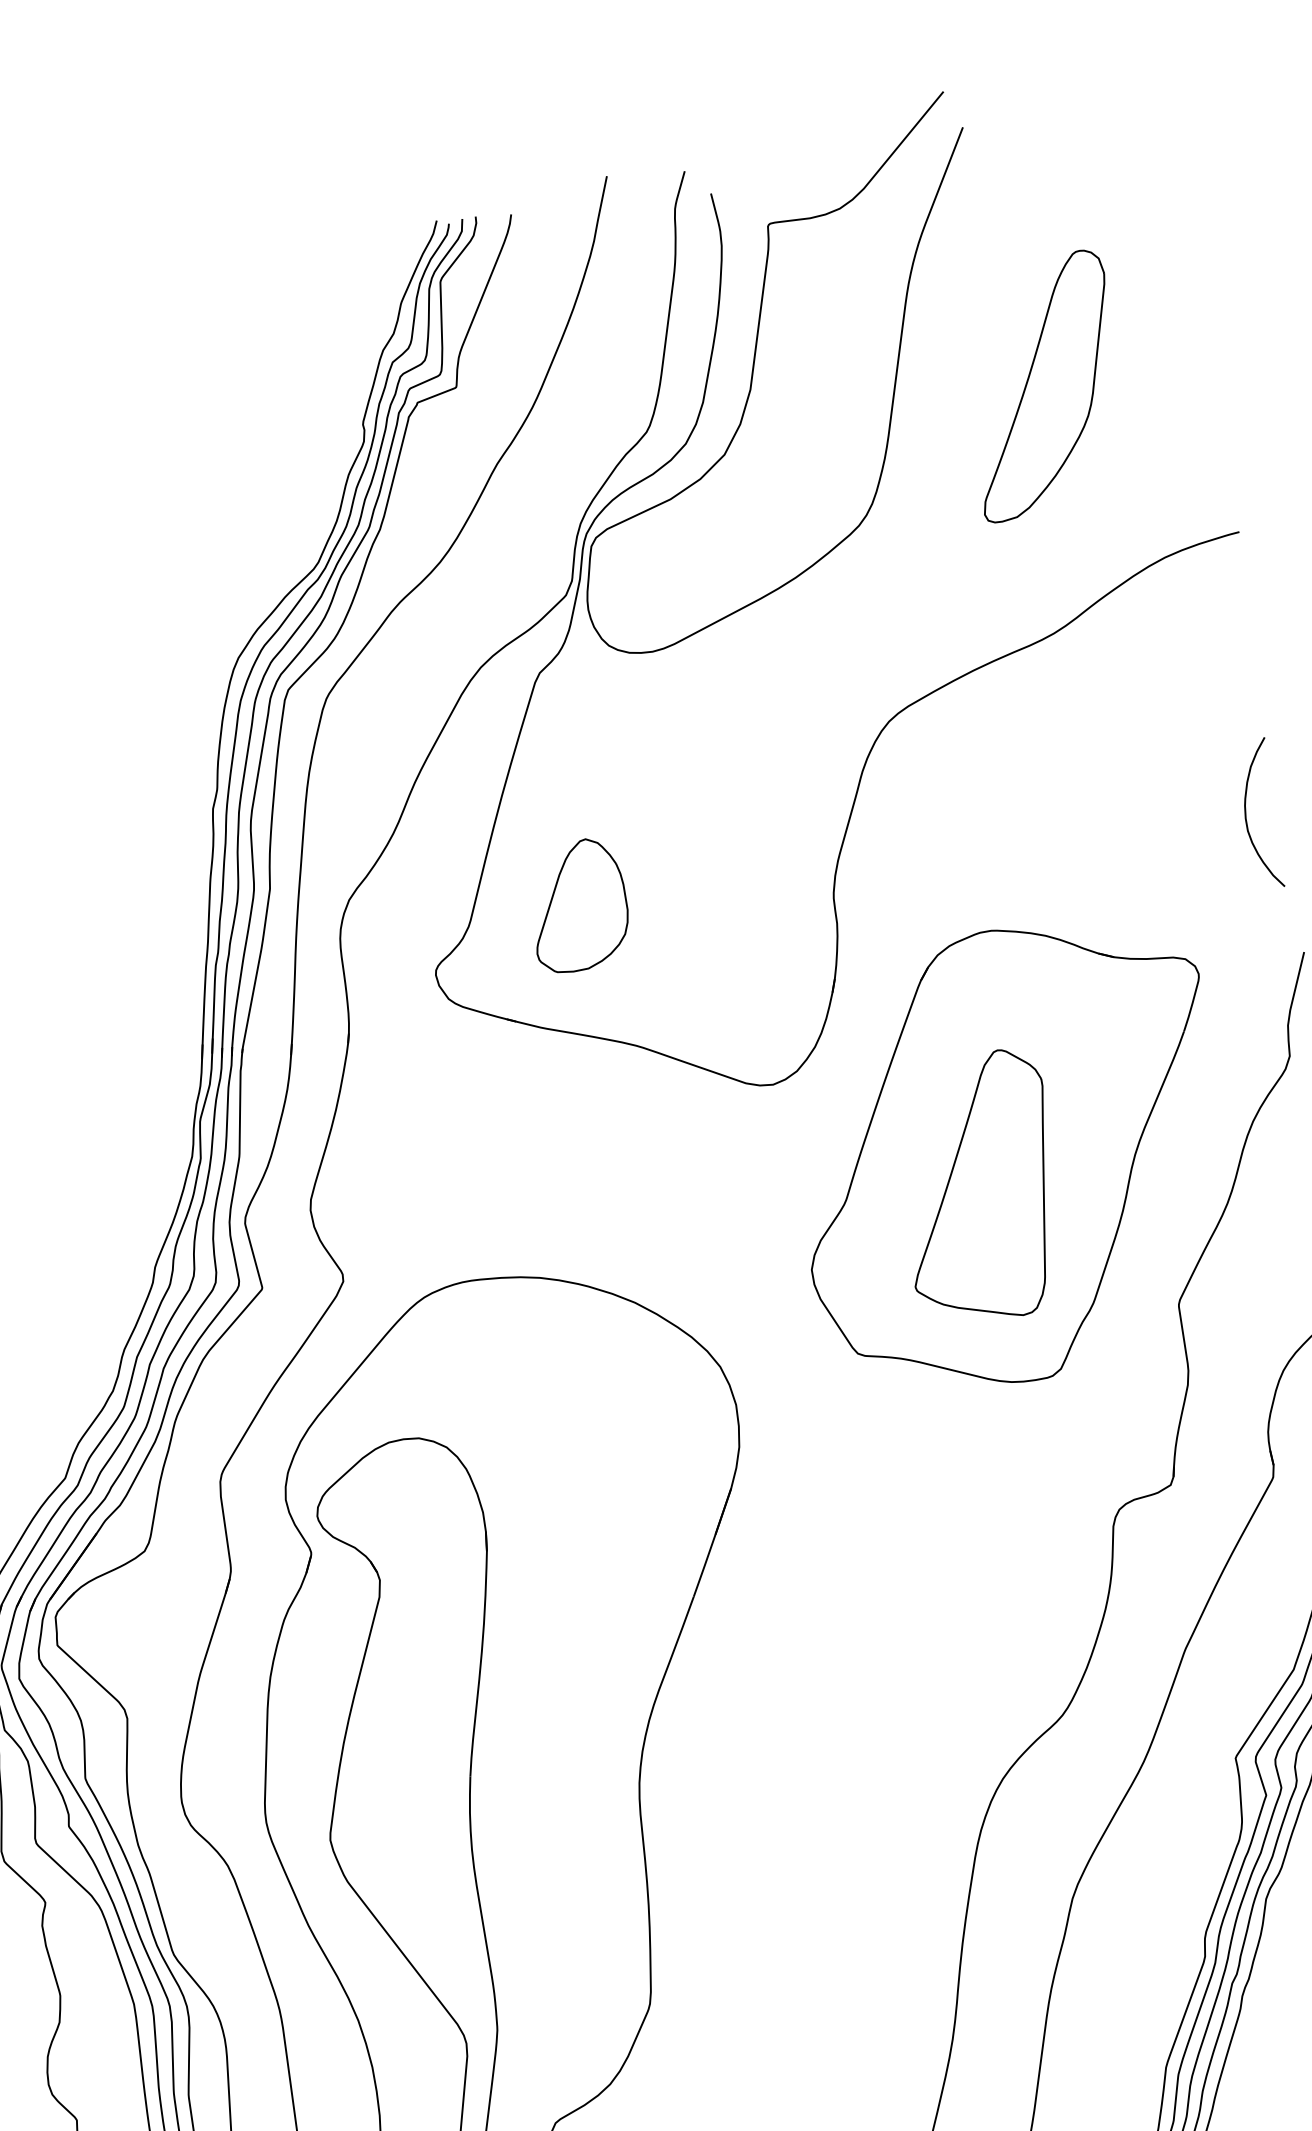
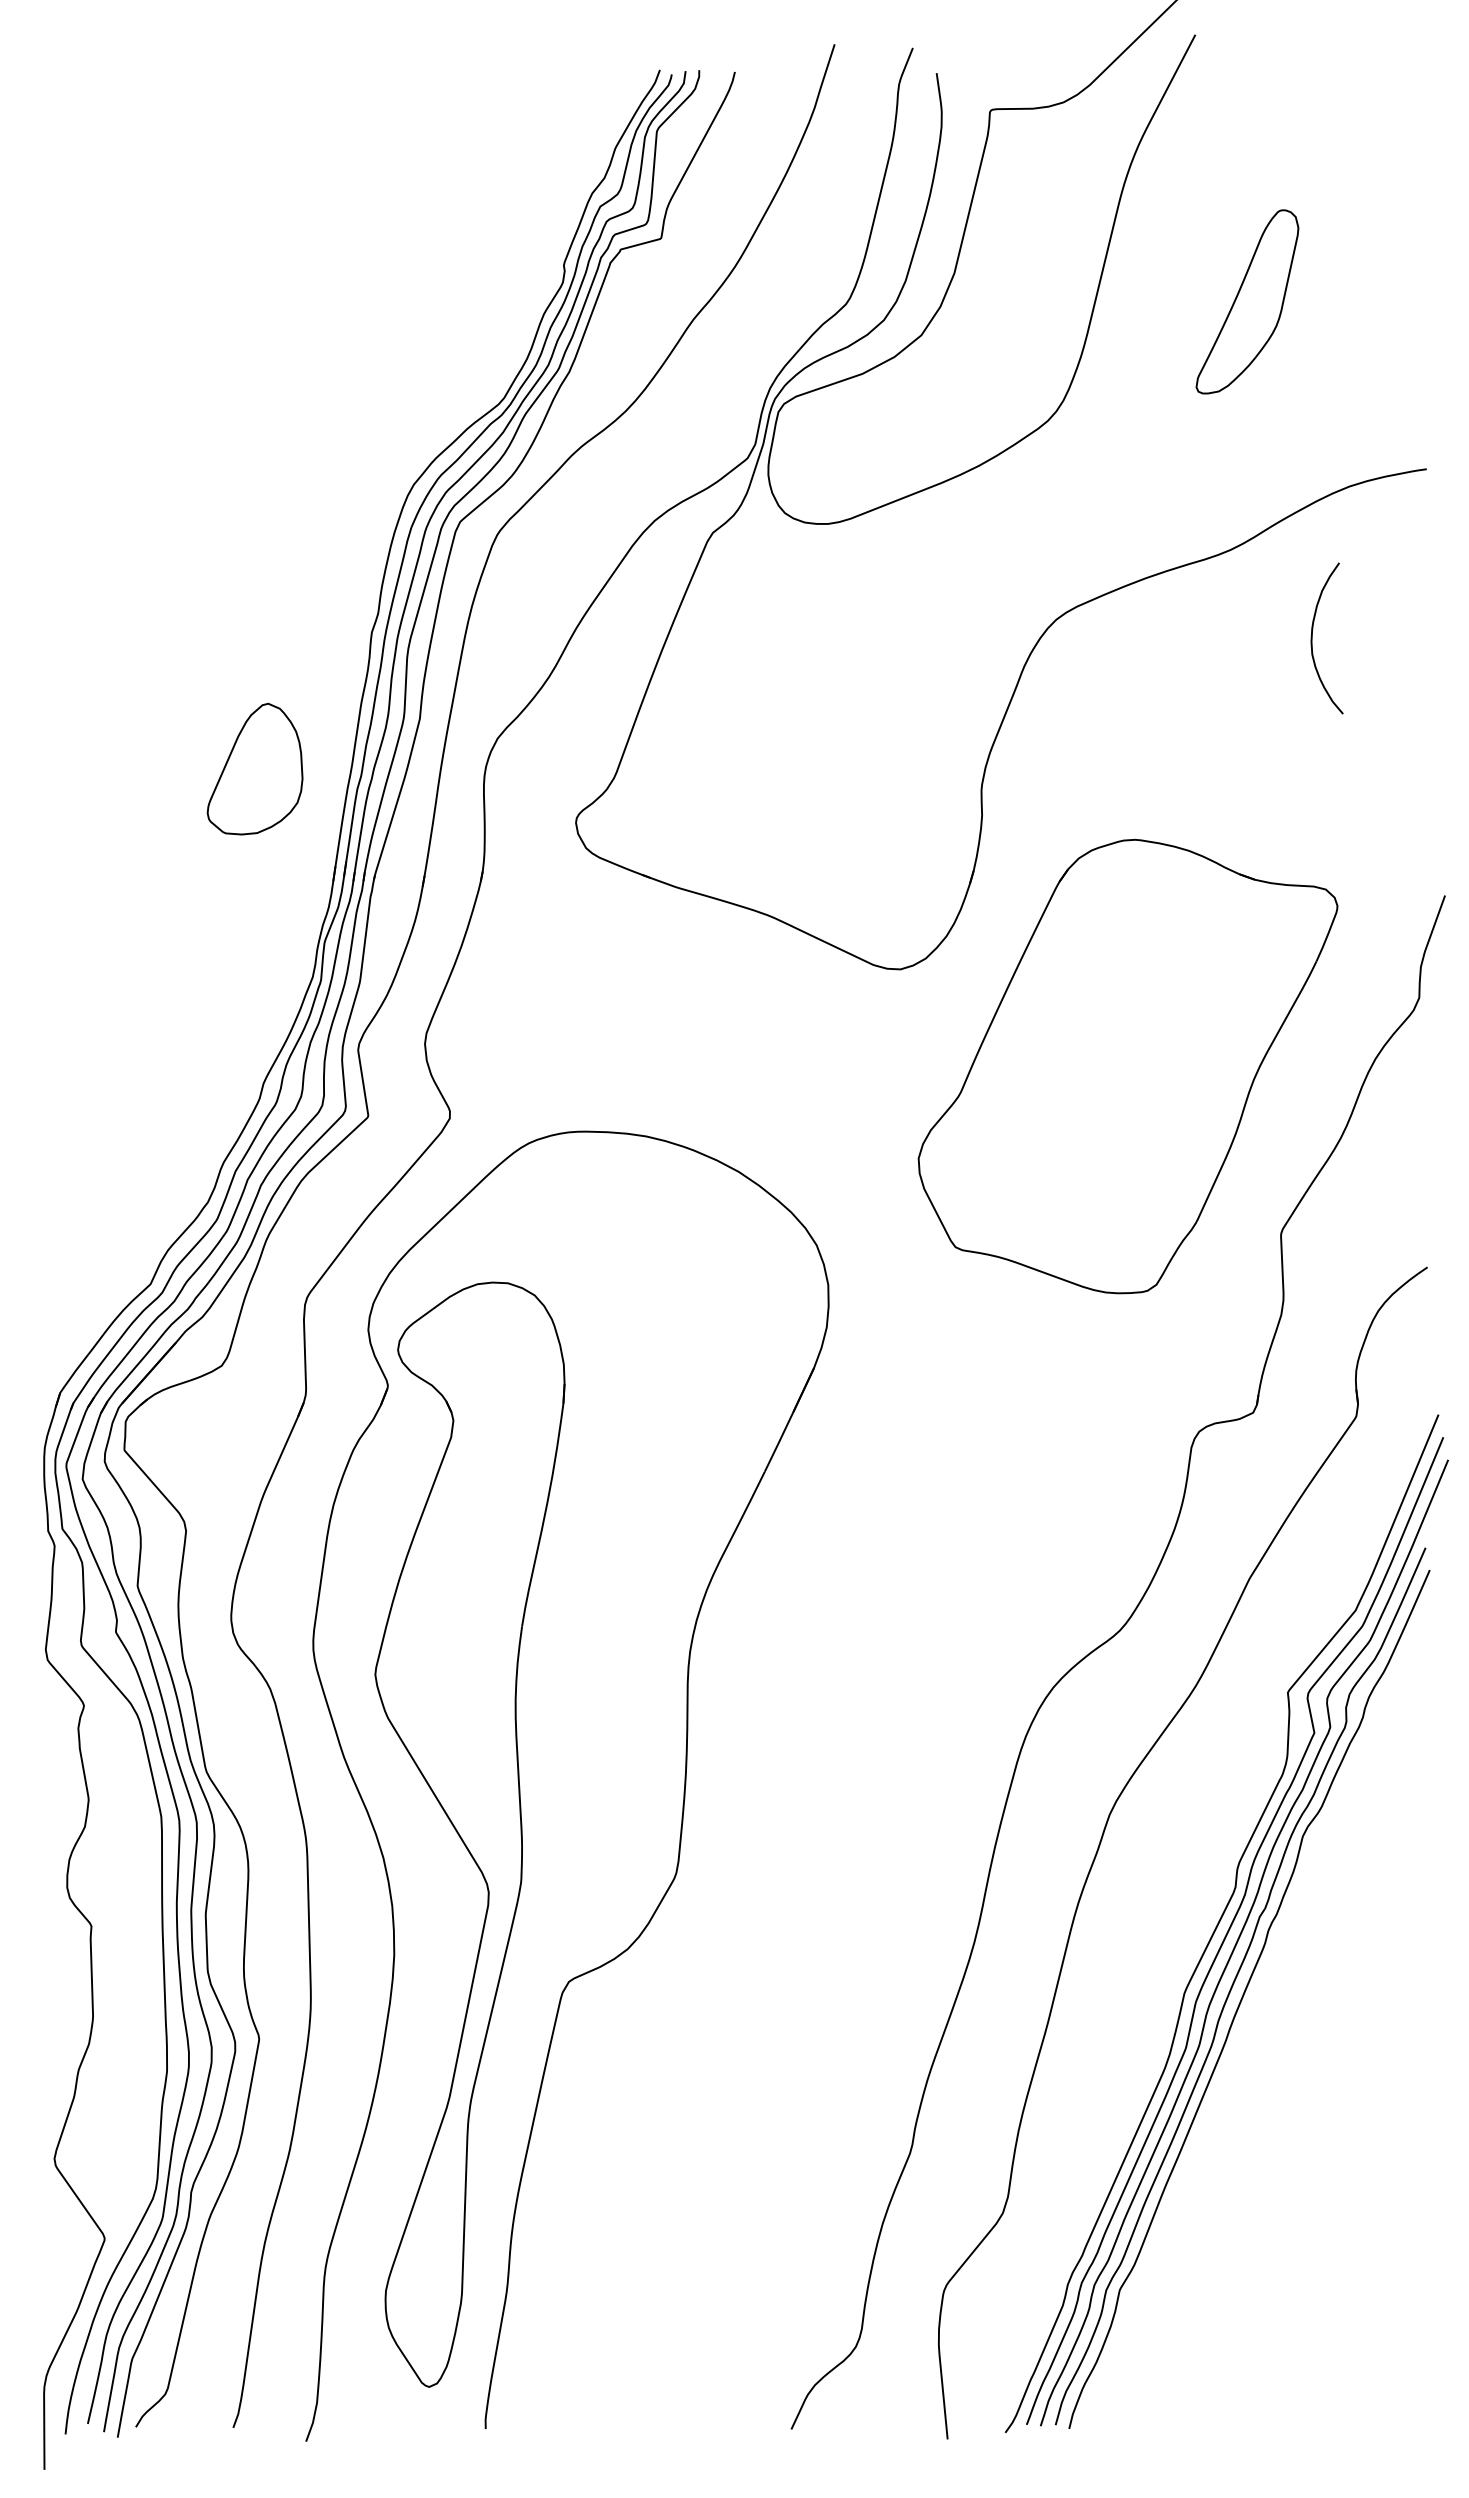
part: (1043, 385) -> (1247, 301), size x0.7
curve: (1246, 815) -> (1312, 638), moved
part: (578, 904) -> (254, 768), moved
part: (978, 1186) -> (1094, 1093), removed

